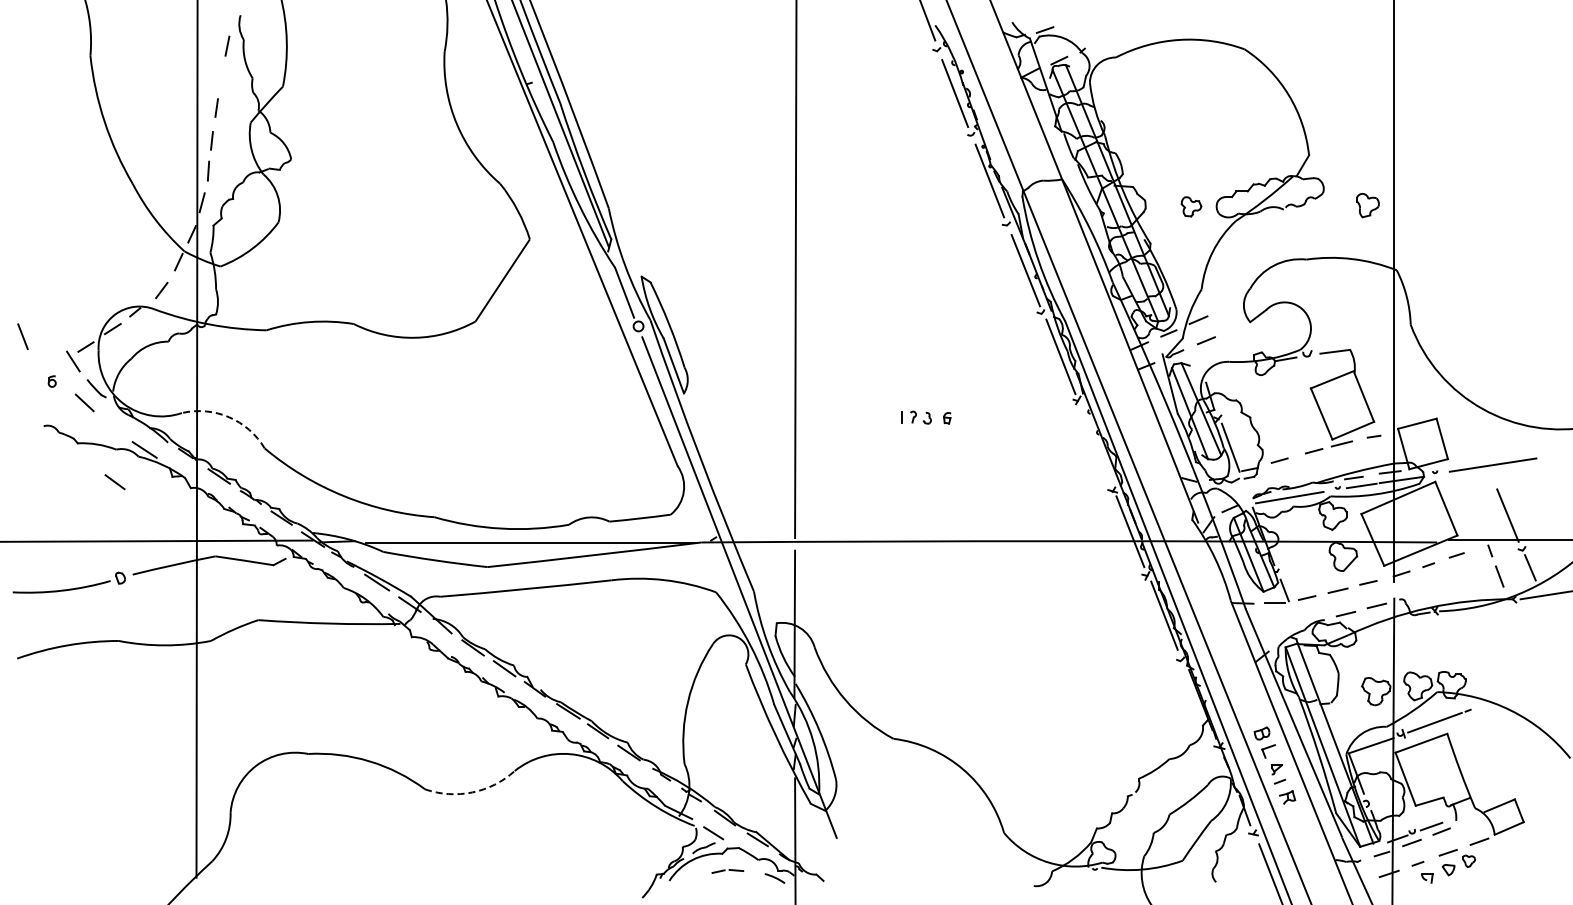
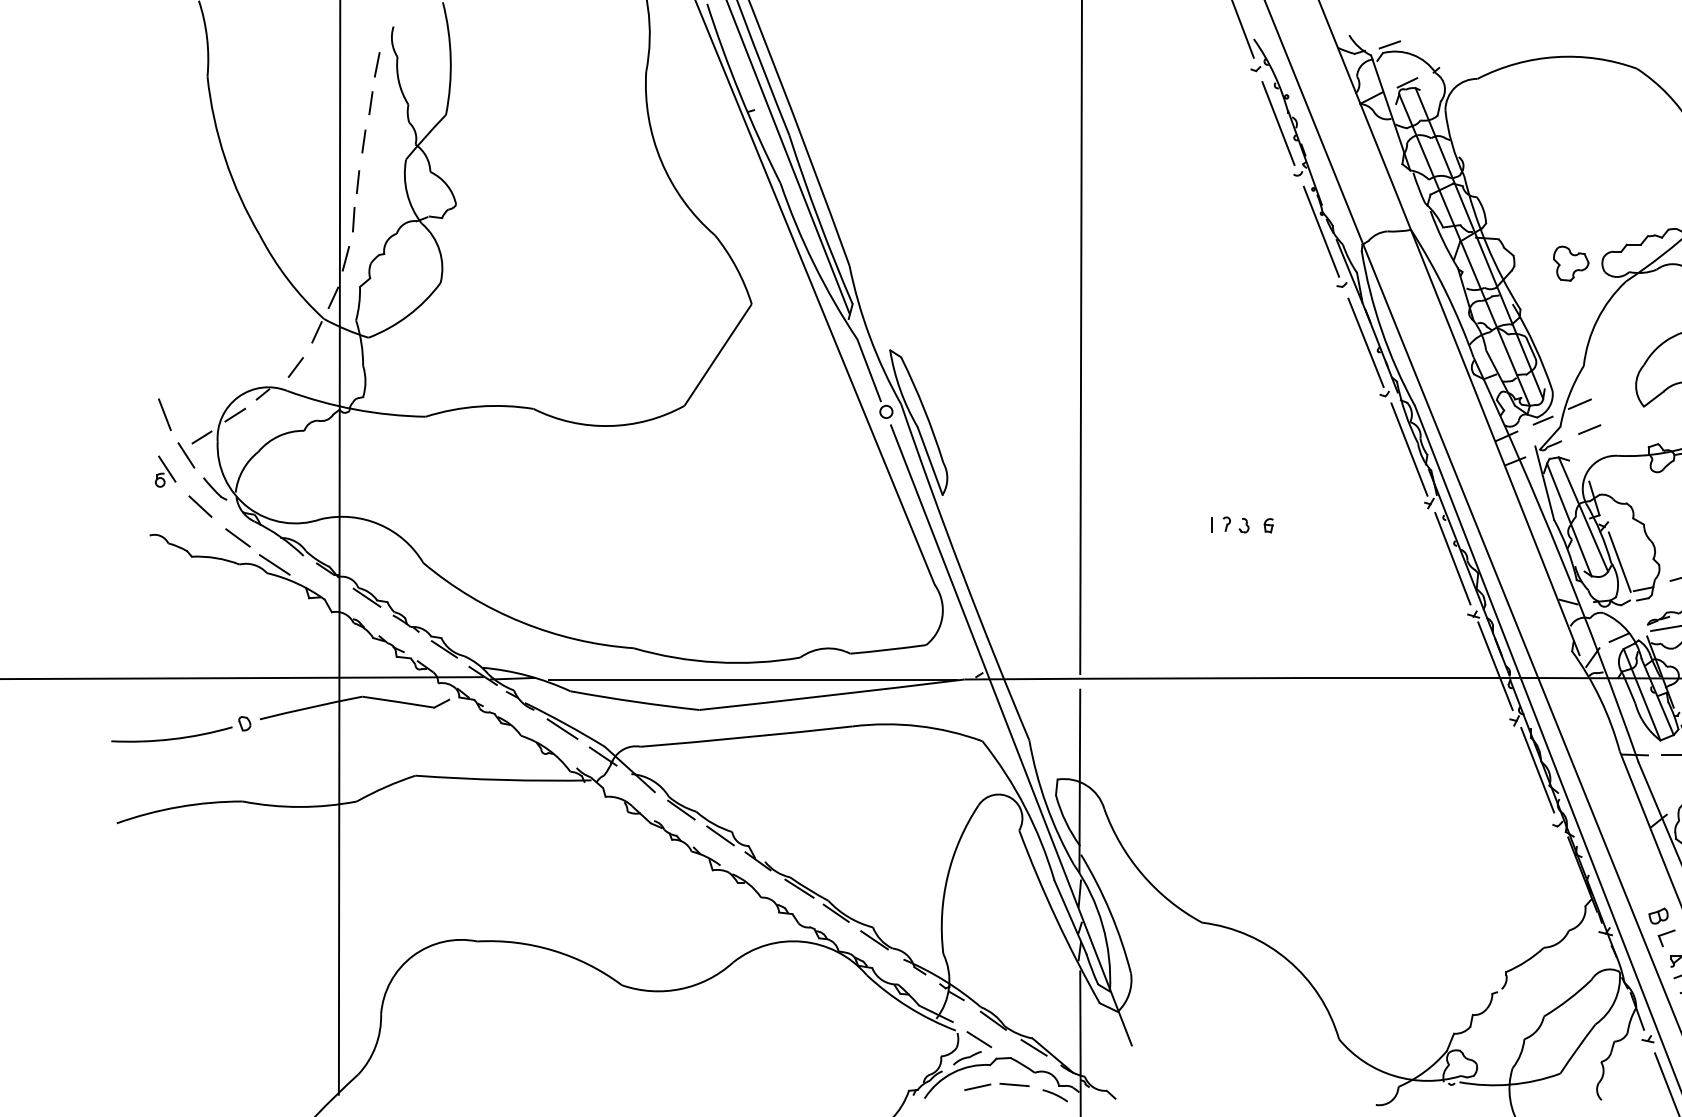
line: (222, 76) -> (371, 102), added
part: (1191, 206) -> (1571, 263), size x1.43
line: (22, 336) -> (164, 414), moved
line: (57, 372) -> (166, 468), added
arc: (229, 417) -> (379, 524), dashed -> solid
line: (1095, 444) -> (1452, 558), added
line: (114, 482) -> (237, 538), moved
arc: (472, 792) -> (680, 989), dashed -> solid
part: (727, 871) -> (996, 1087), size x1.67

